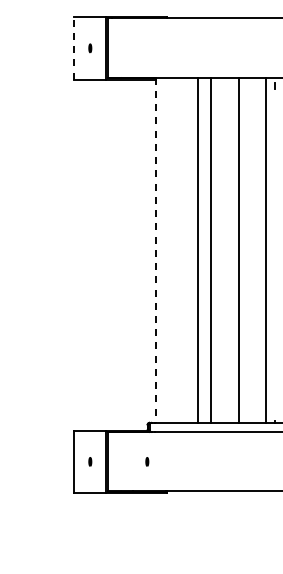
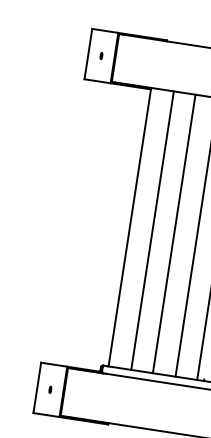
line: (74, 47) -> (88, 53), dashed -> solid
line: (197, 249) -> (152, 230), moved
line: (156, 250) -> (129, 227), dashed -> solid
part: (147, 461) -> (96, 396), removed

